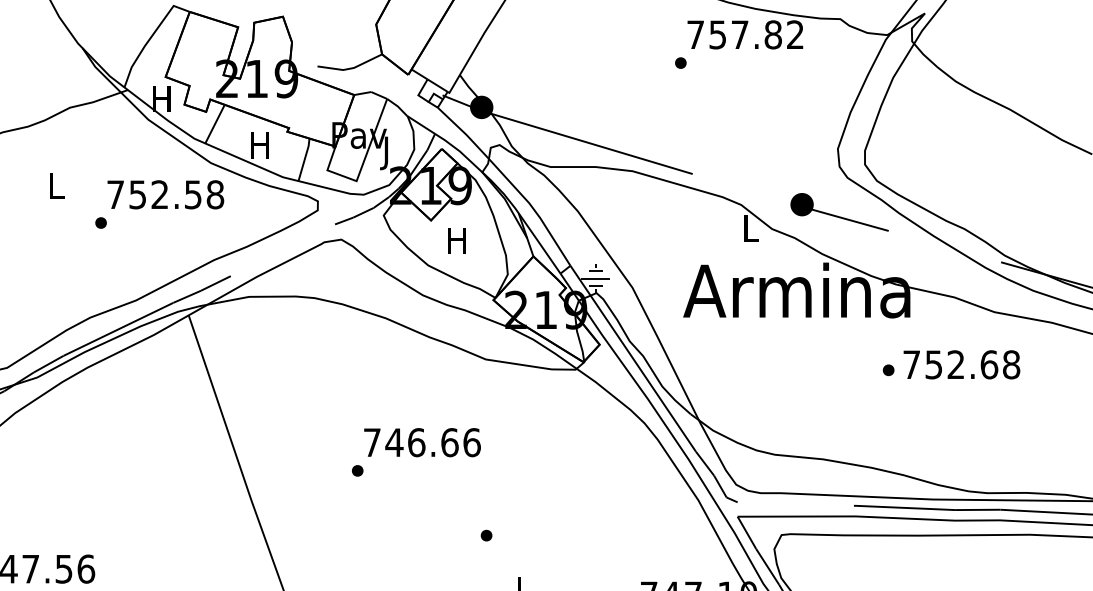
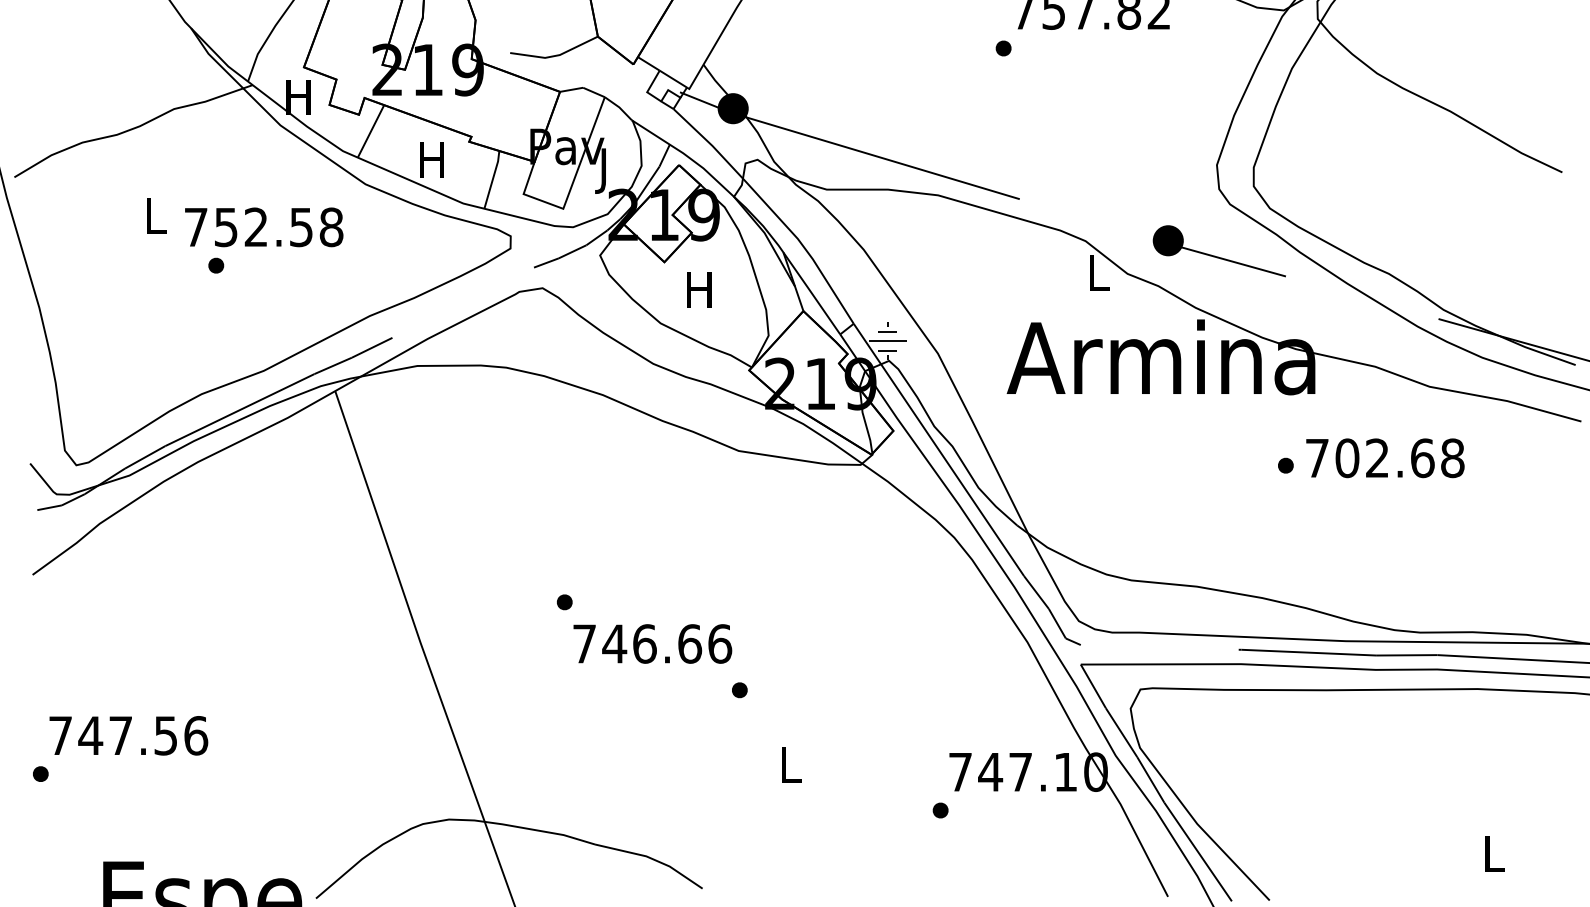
text: (166, 194) -> (264, 227), moved
text: (934, 364) -> (1347, 458), 752.68 -> 702.68
text: (422, 442) -> (652, 643), moved

